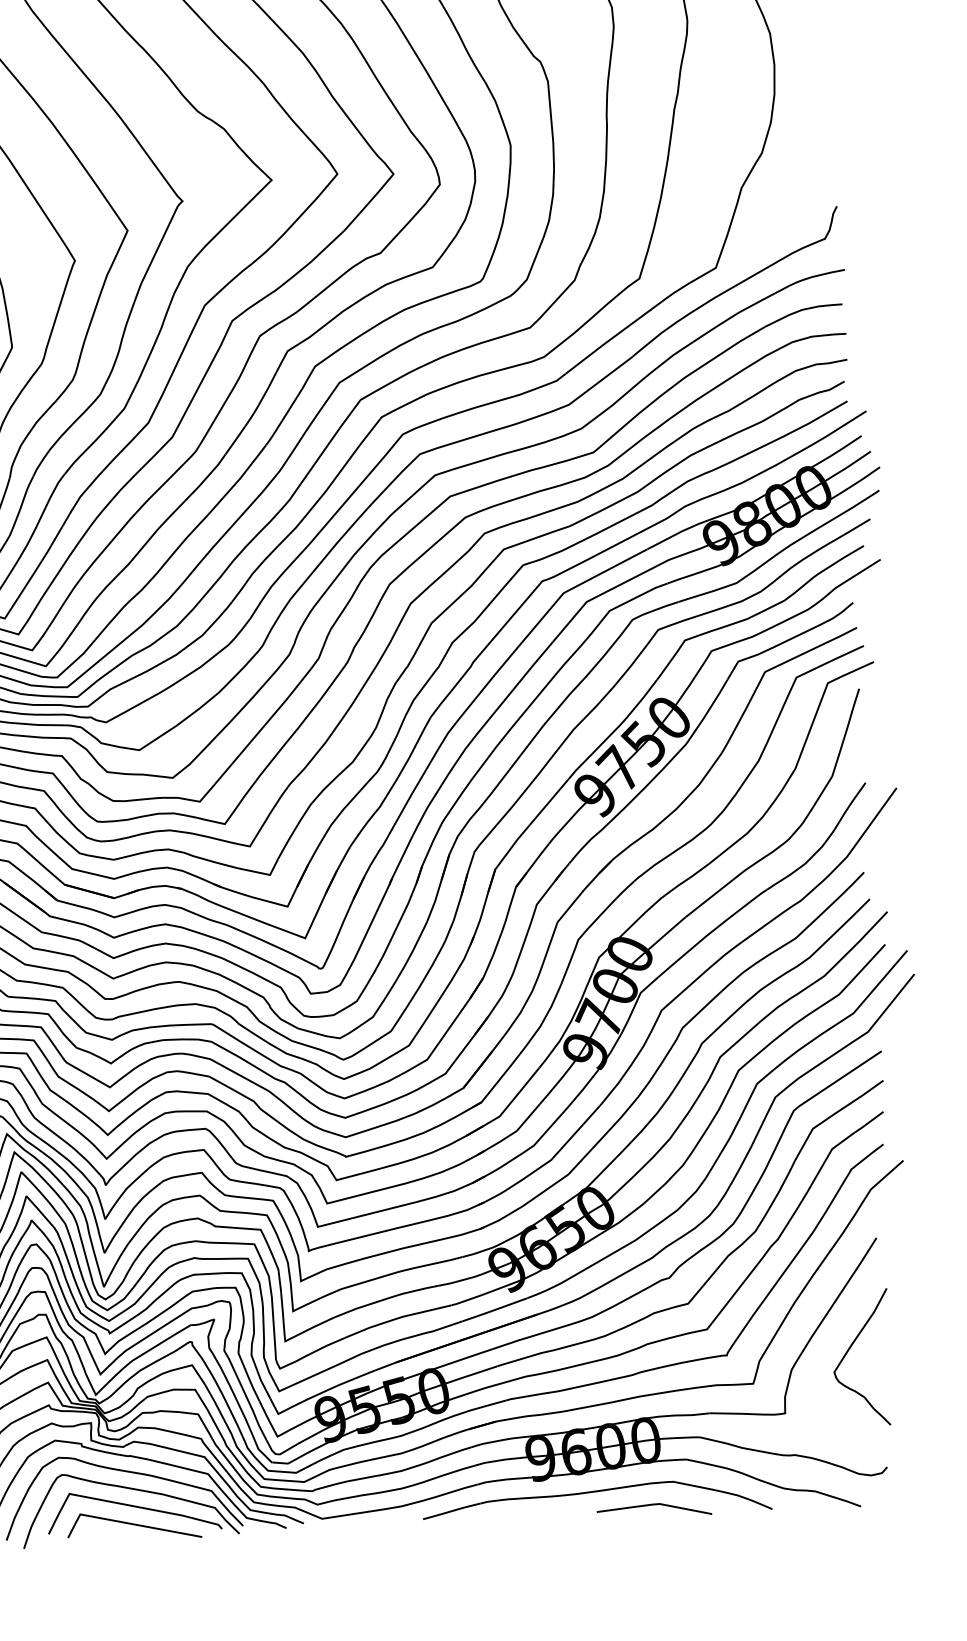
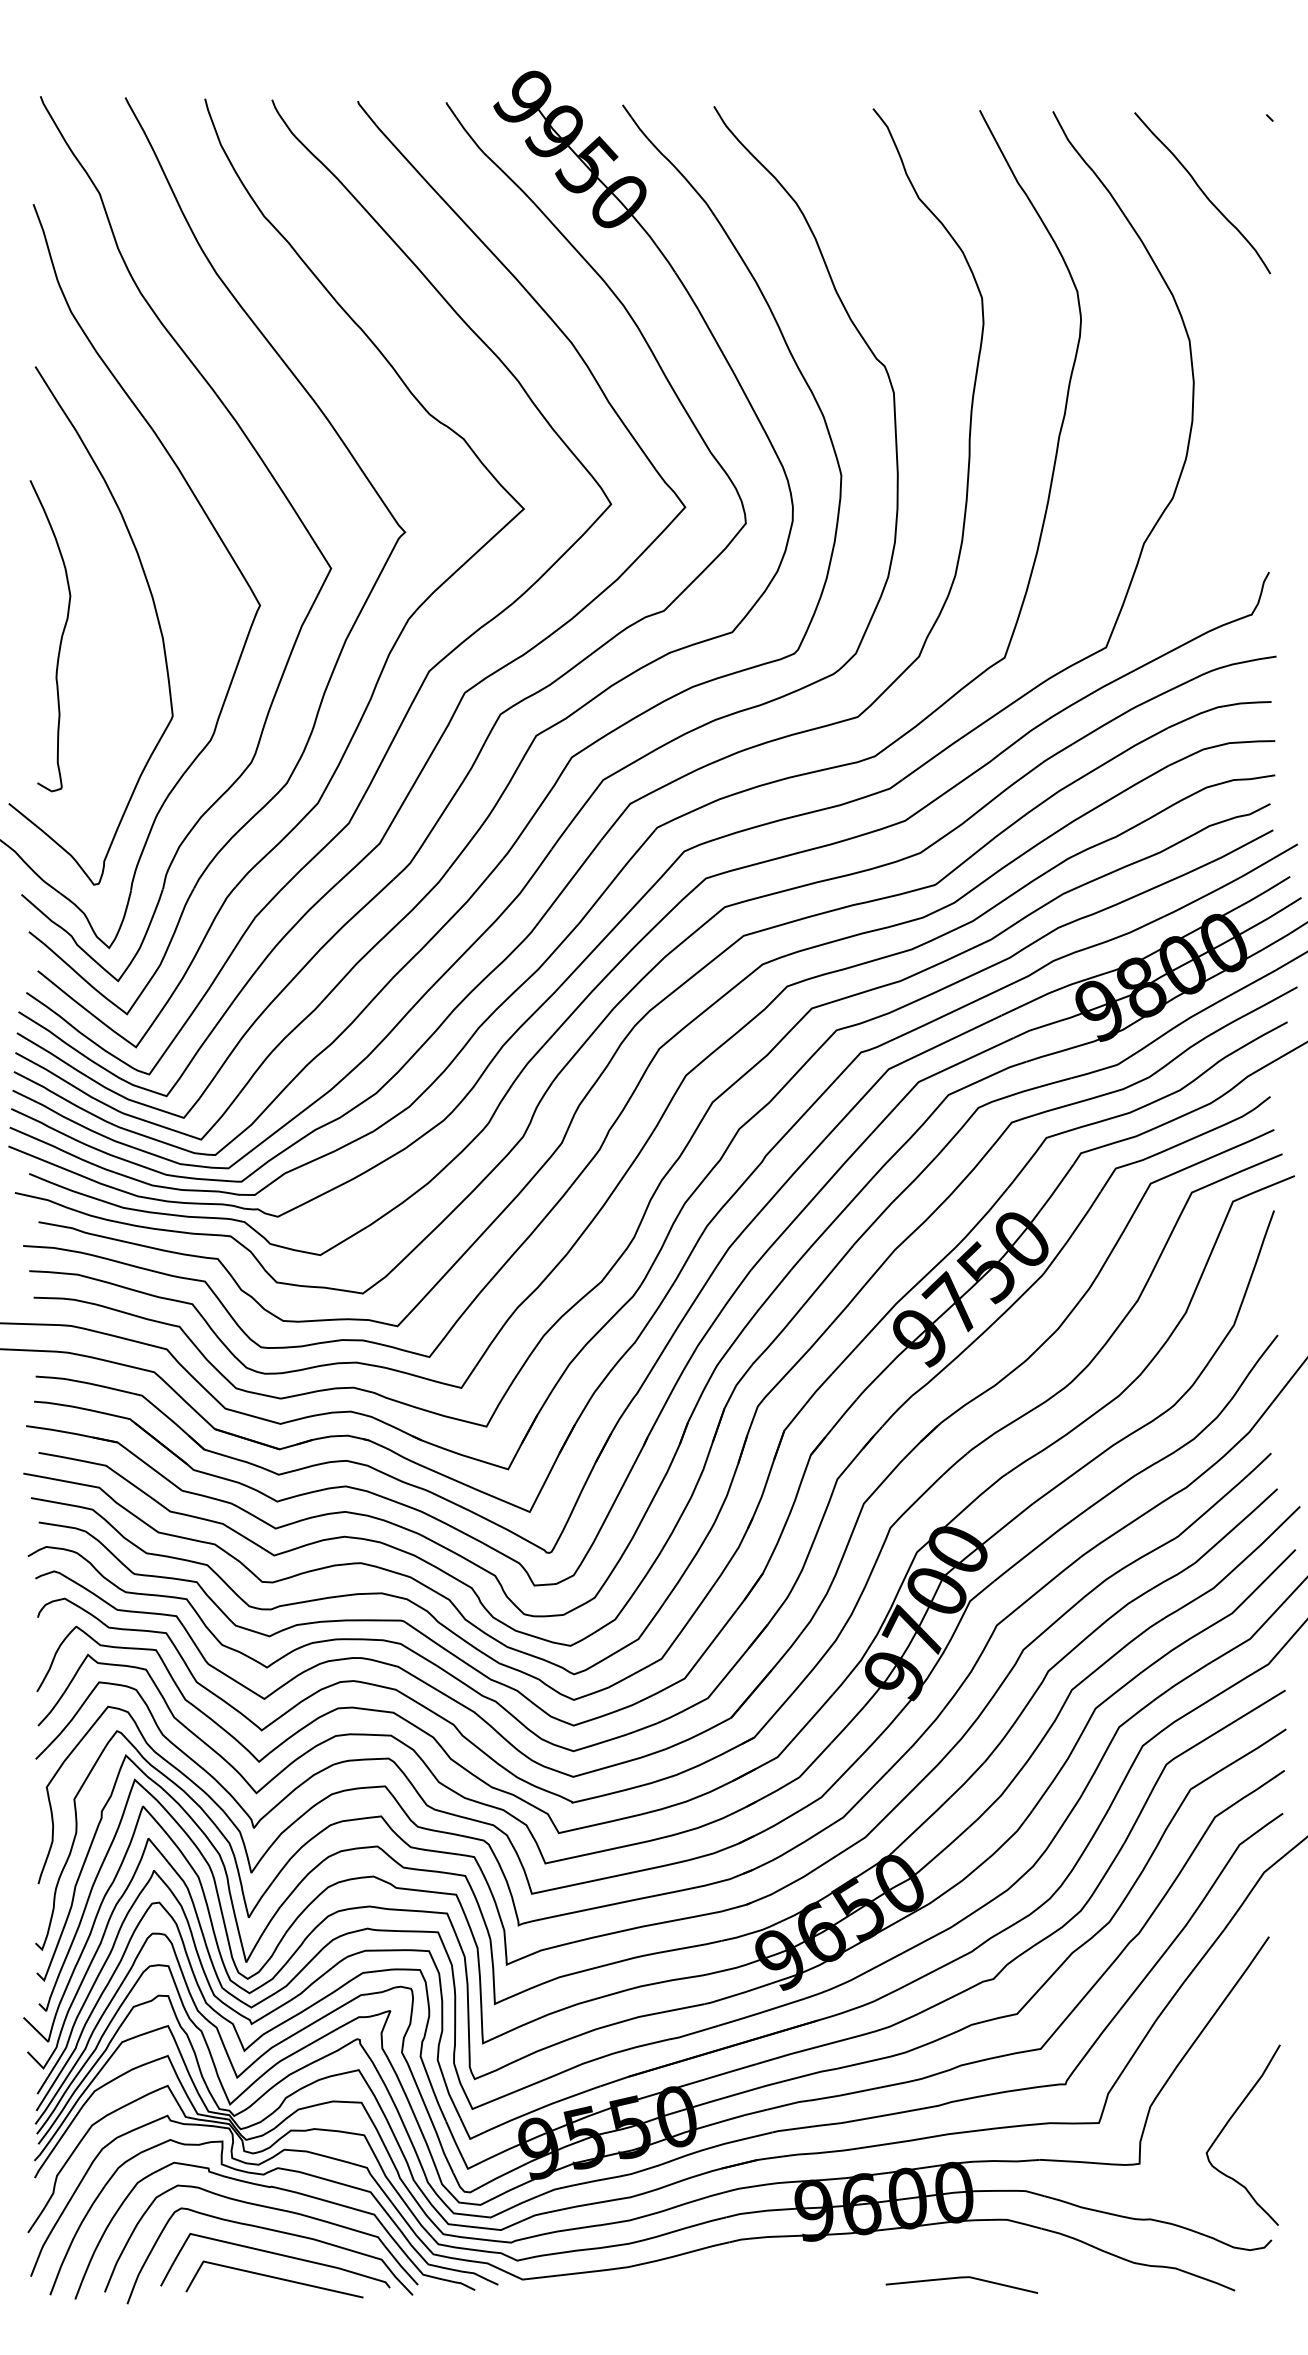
curve: (850, 1349) -> (1228, 2123), moved
part: (596, 1492) -> (886, 2258), removed

